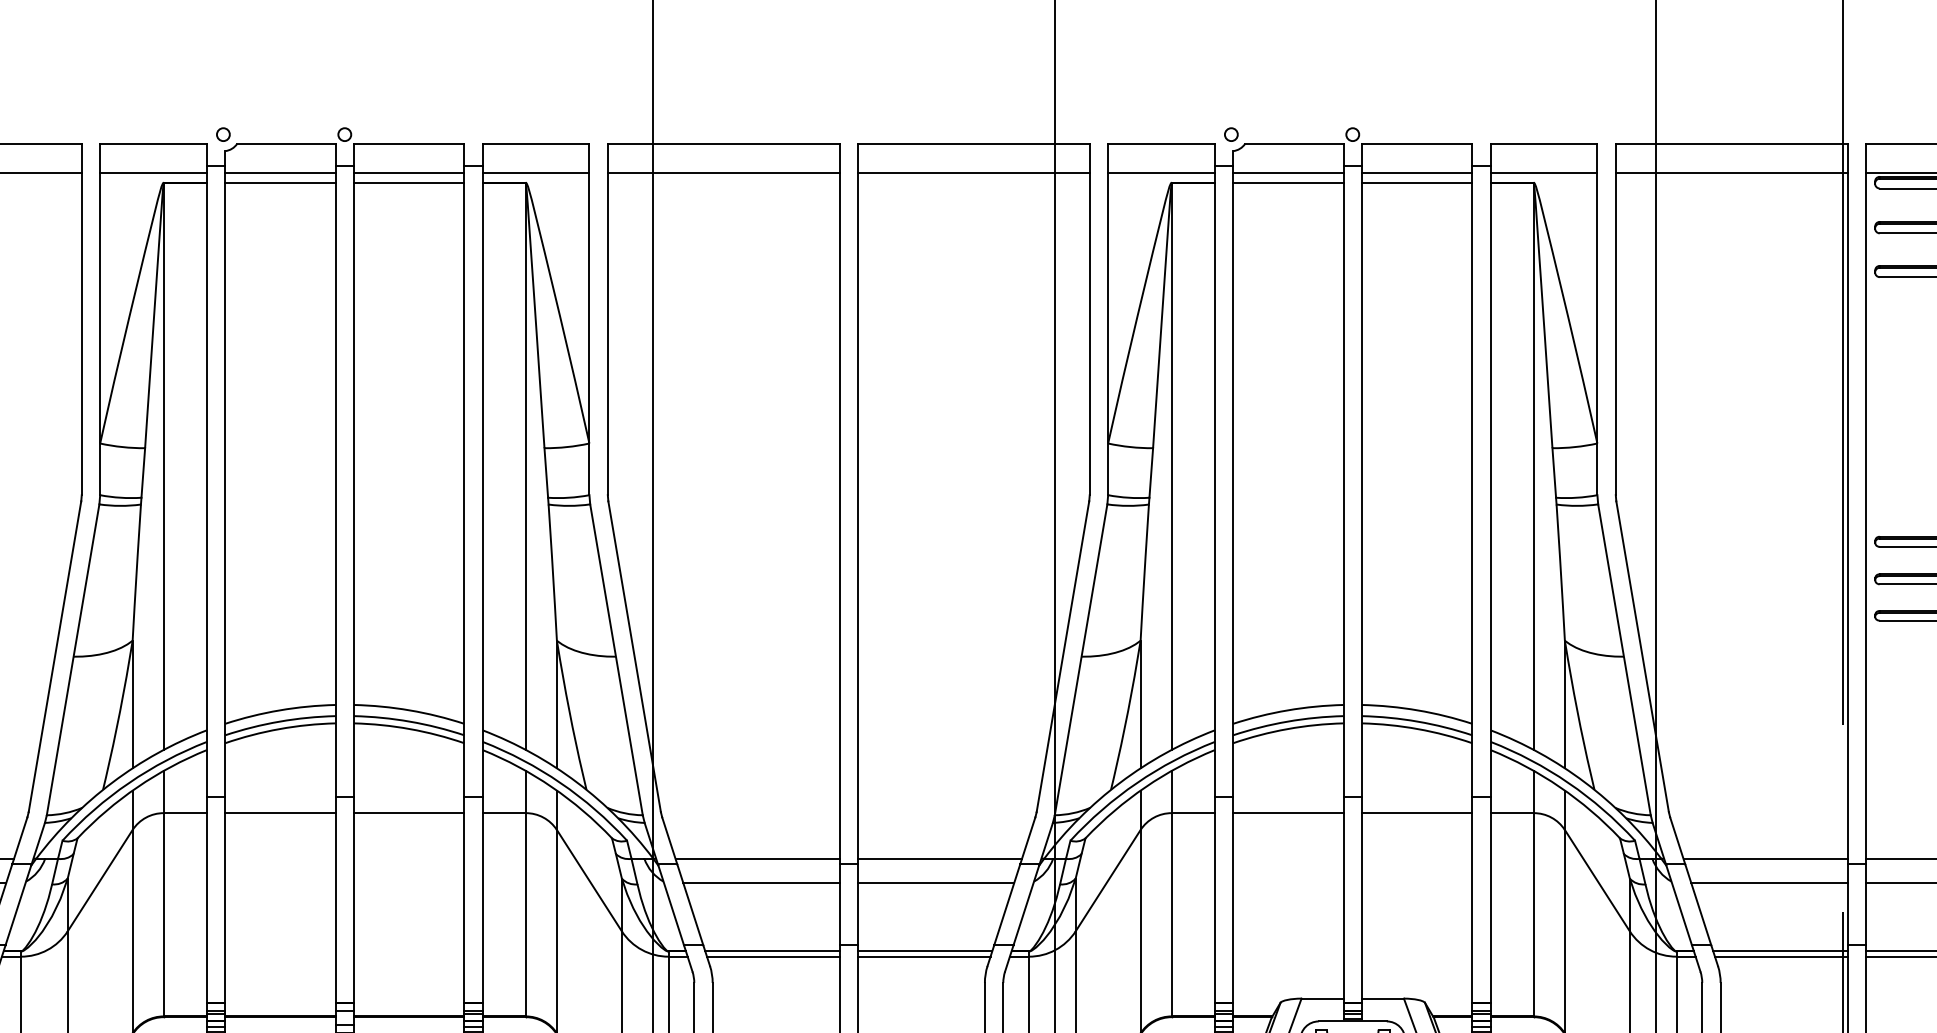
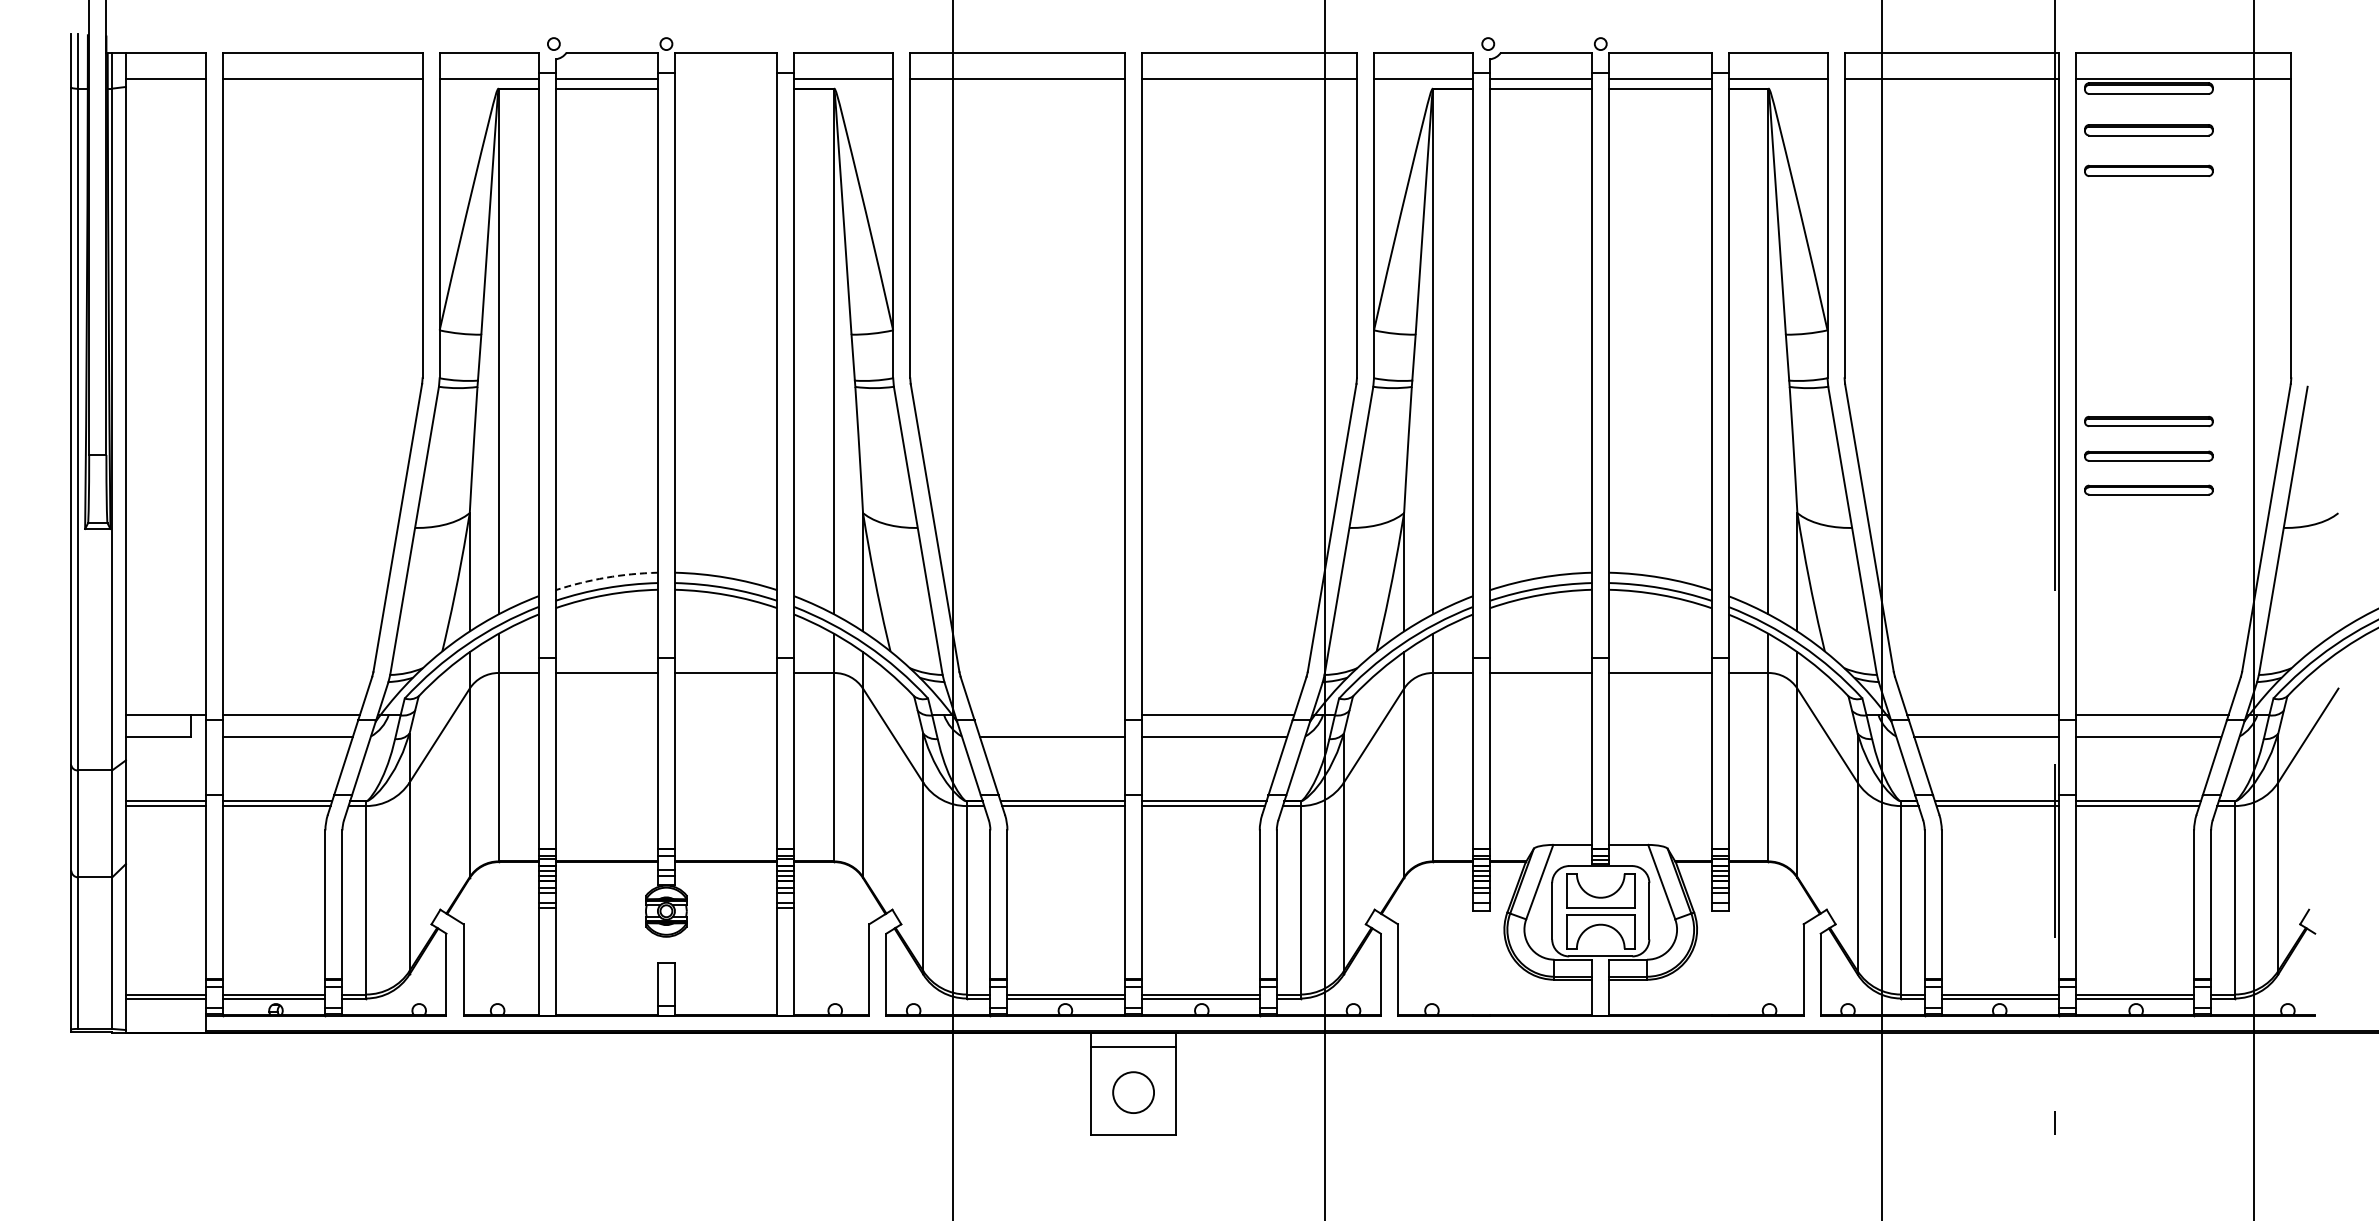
line: (408, 172) -> (725, 79), removed
line: (408, 182) -> (725, 88), removed
arc: (280, 710) -> (606, 577), solid -> dashed
line: (756, 858) -> (1048, 715), removed

